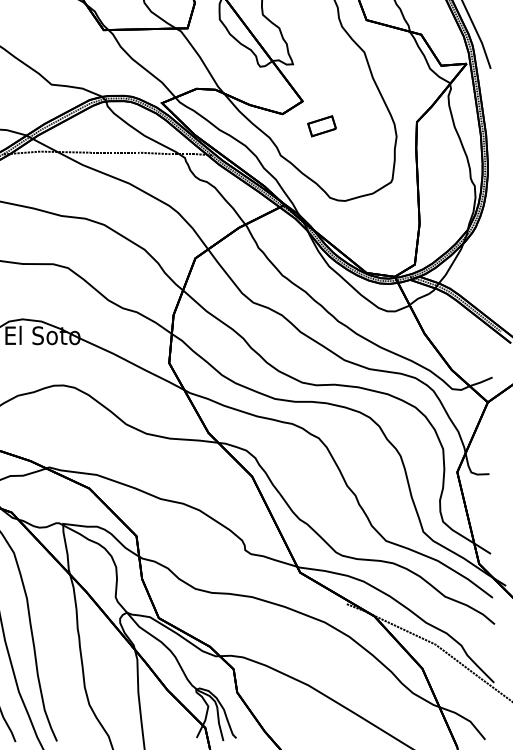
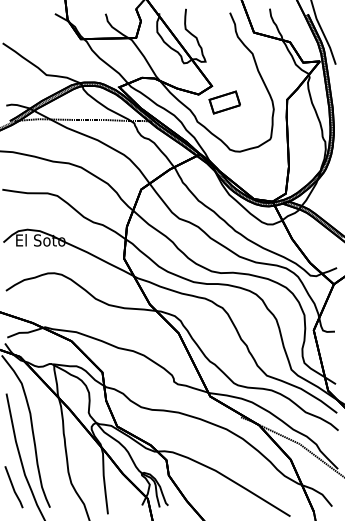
part: (321, 126) -> (224, 102), size x1.67

